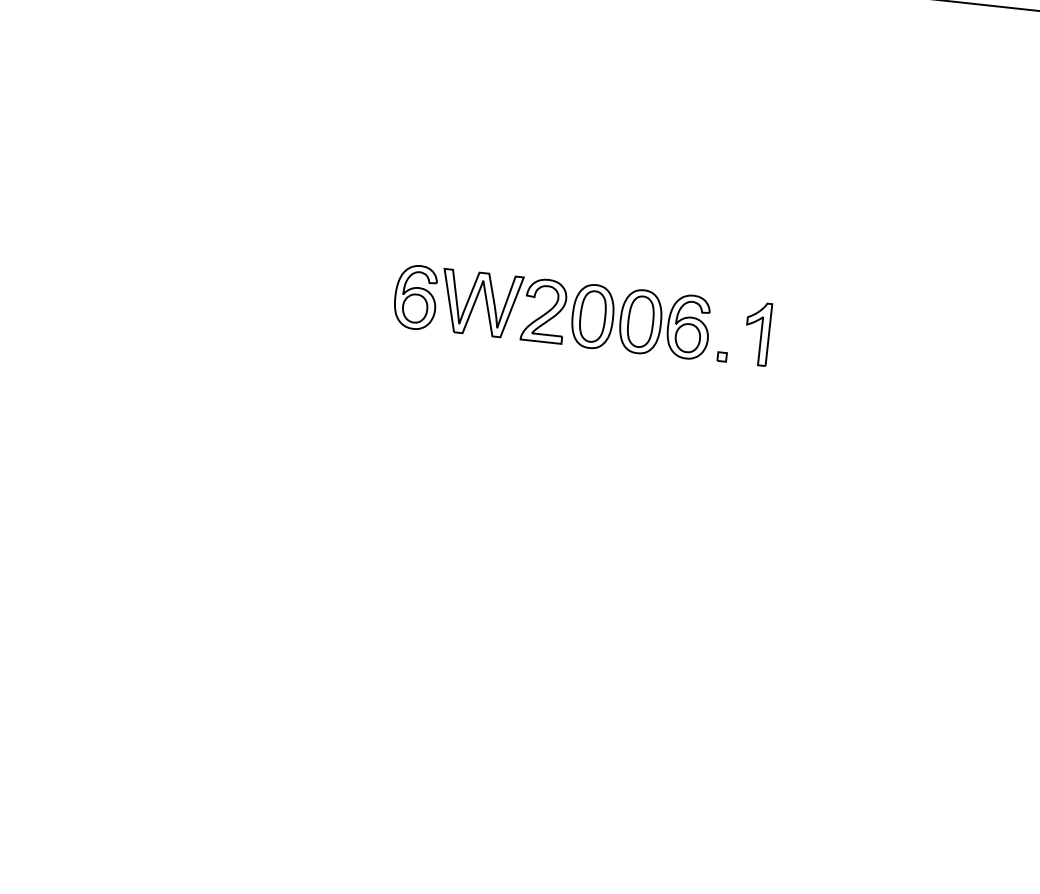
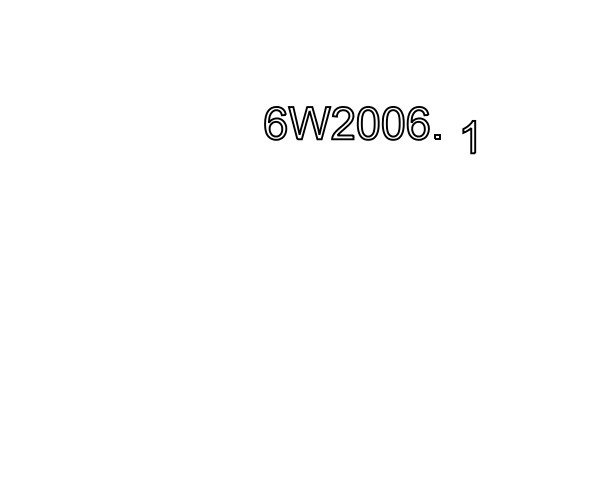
part: (757, 334) -> (469, 137), moved

